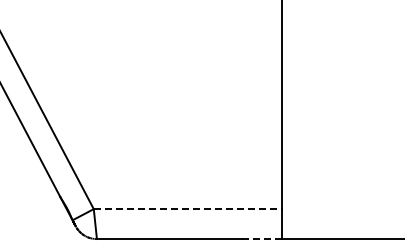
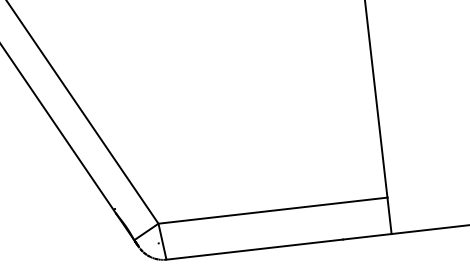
line: (188, 209) -> (273, 211), dashed -> solid
line: (262, 239) -> (367, 237), dashed -> solid

